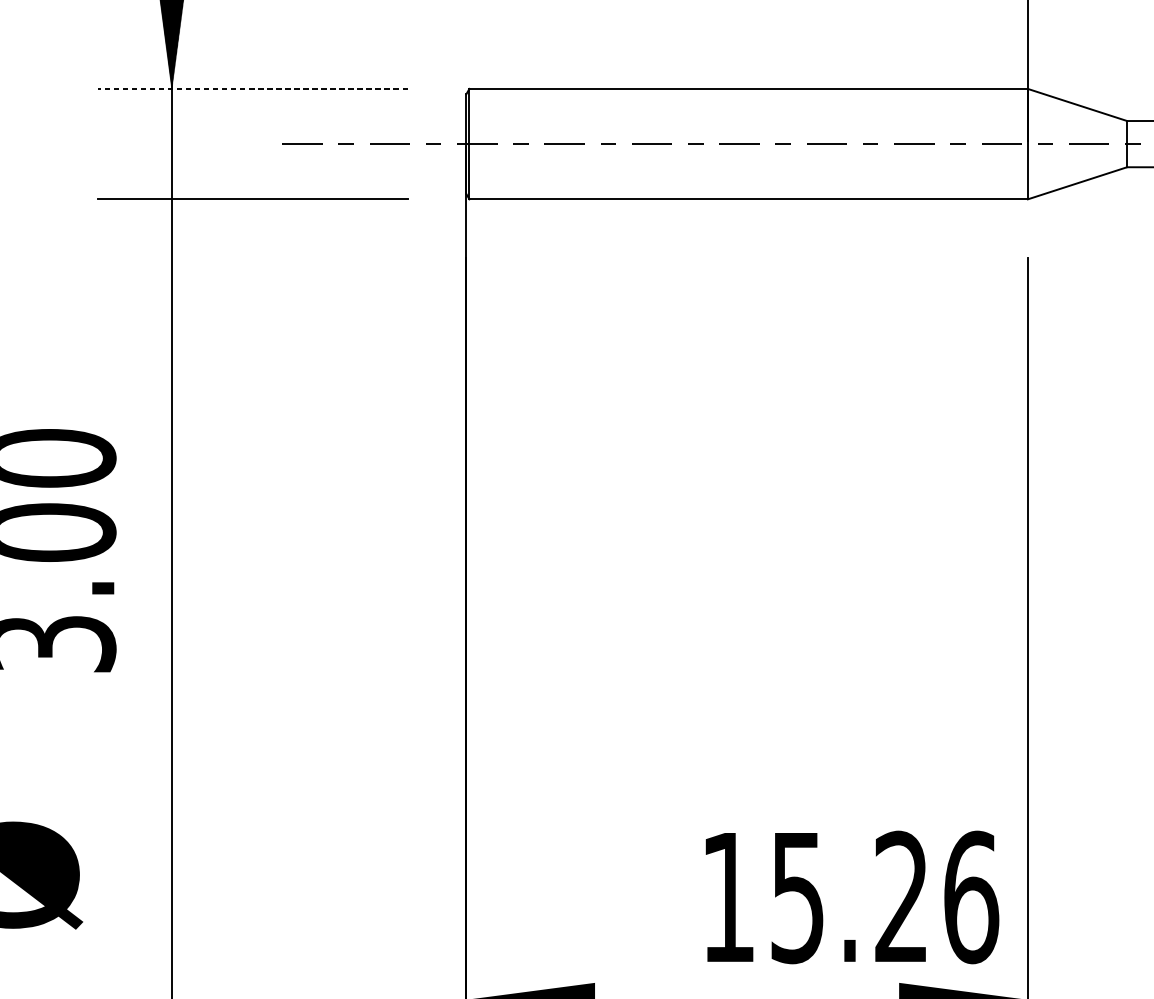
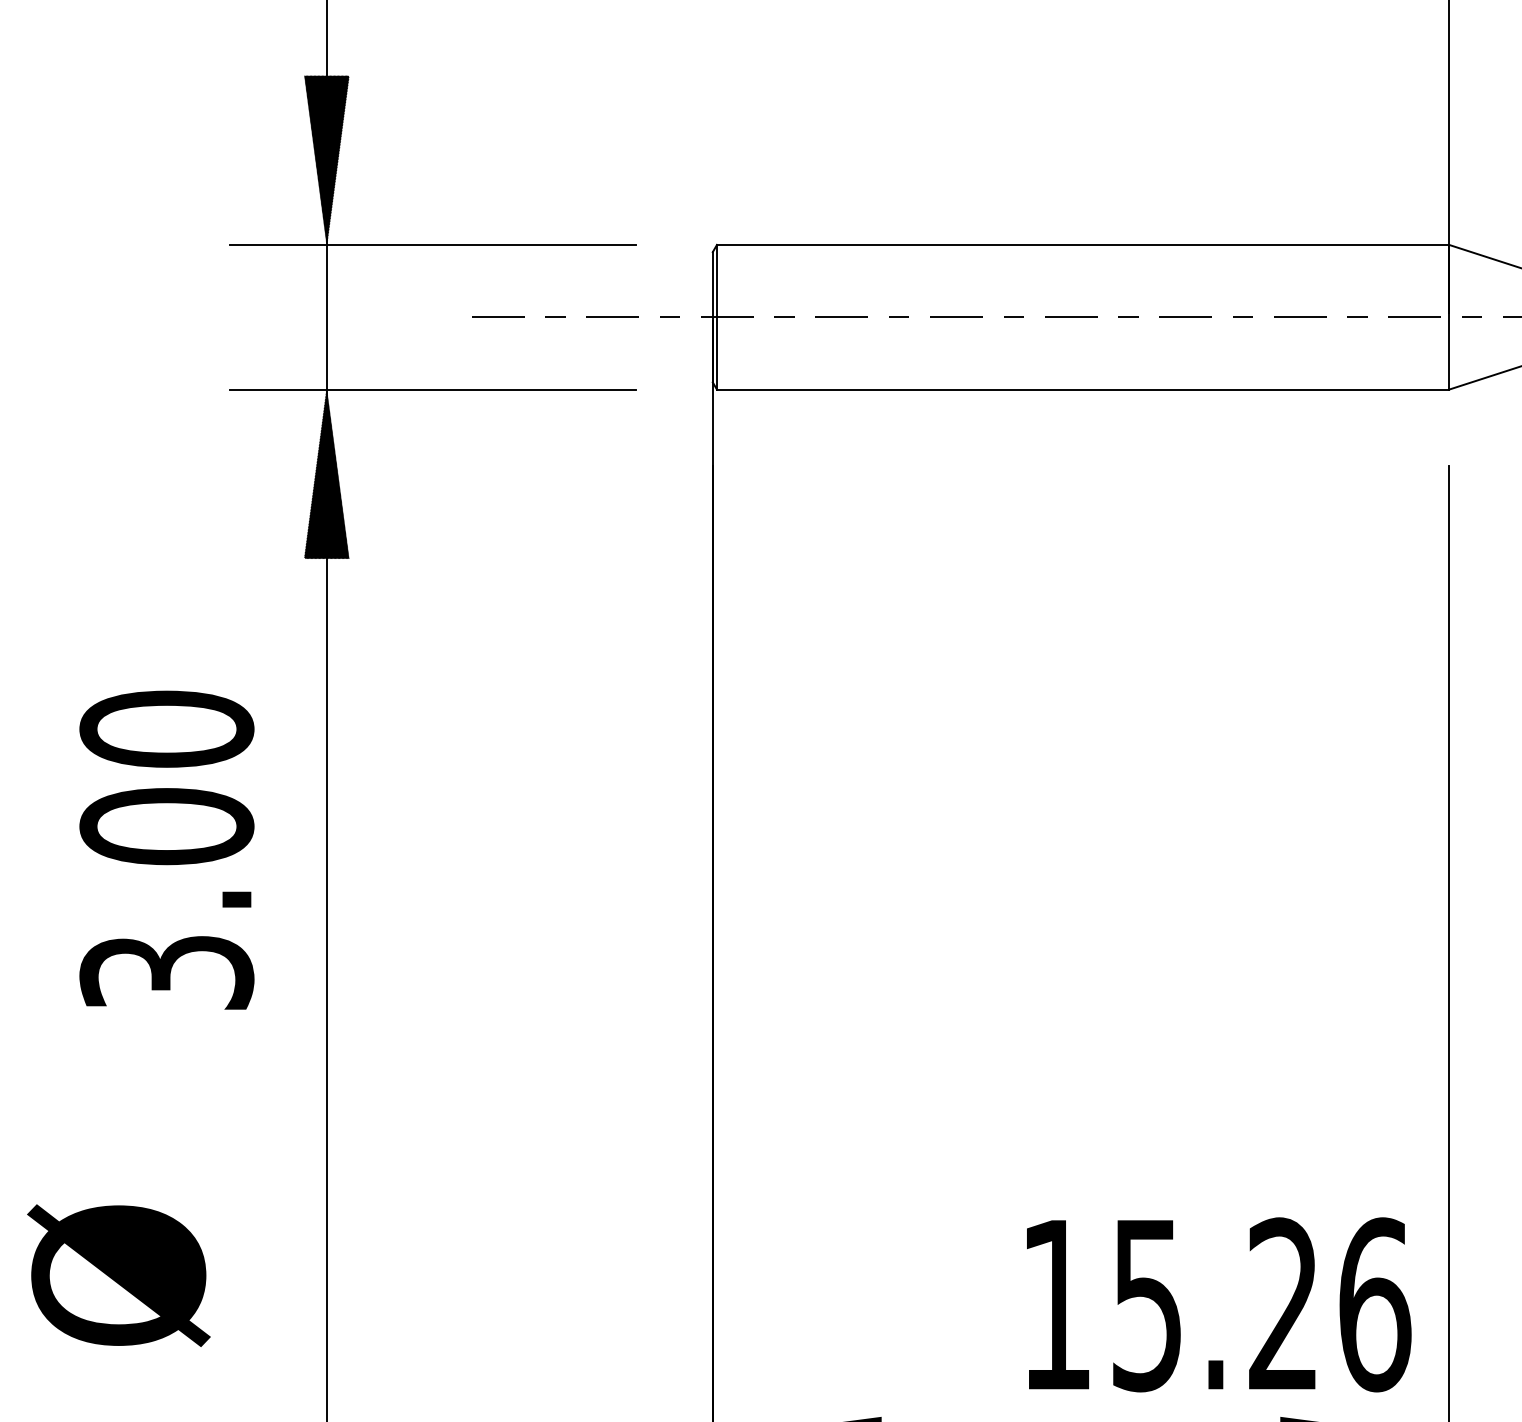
line: (253, 88) -> (433, 244), dashed -> solid
hatch: (171, 264) -> (326, 474), added

